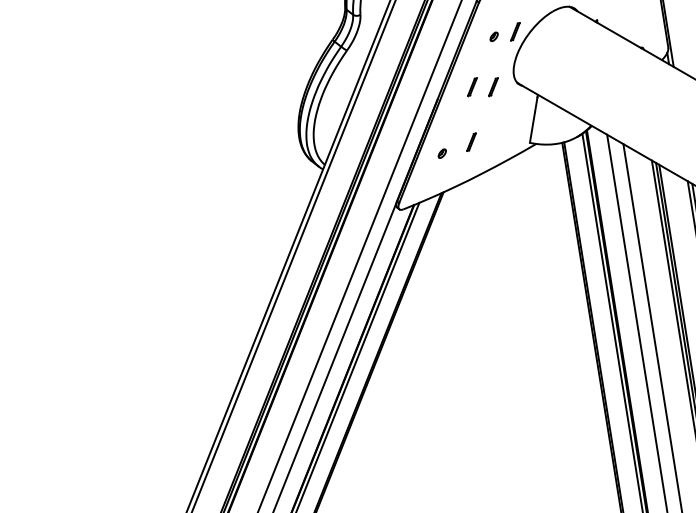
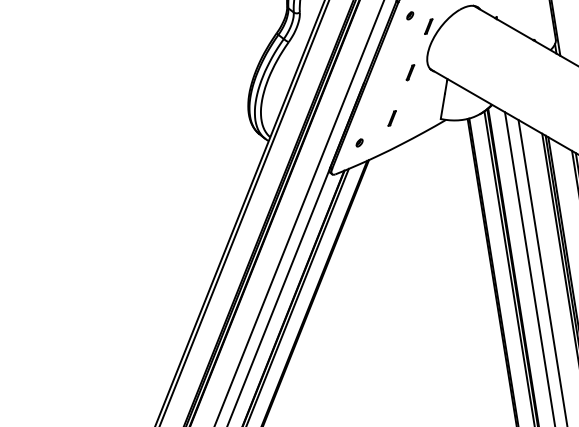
part: (493, 36) -> (409, 15), moved
line: (472, 87) -> (393, 72), removed
part: (441, 153) -> (358, 142), moved

